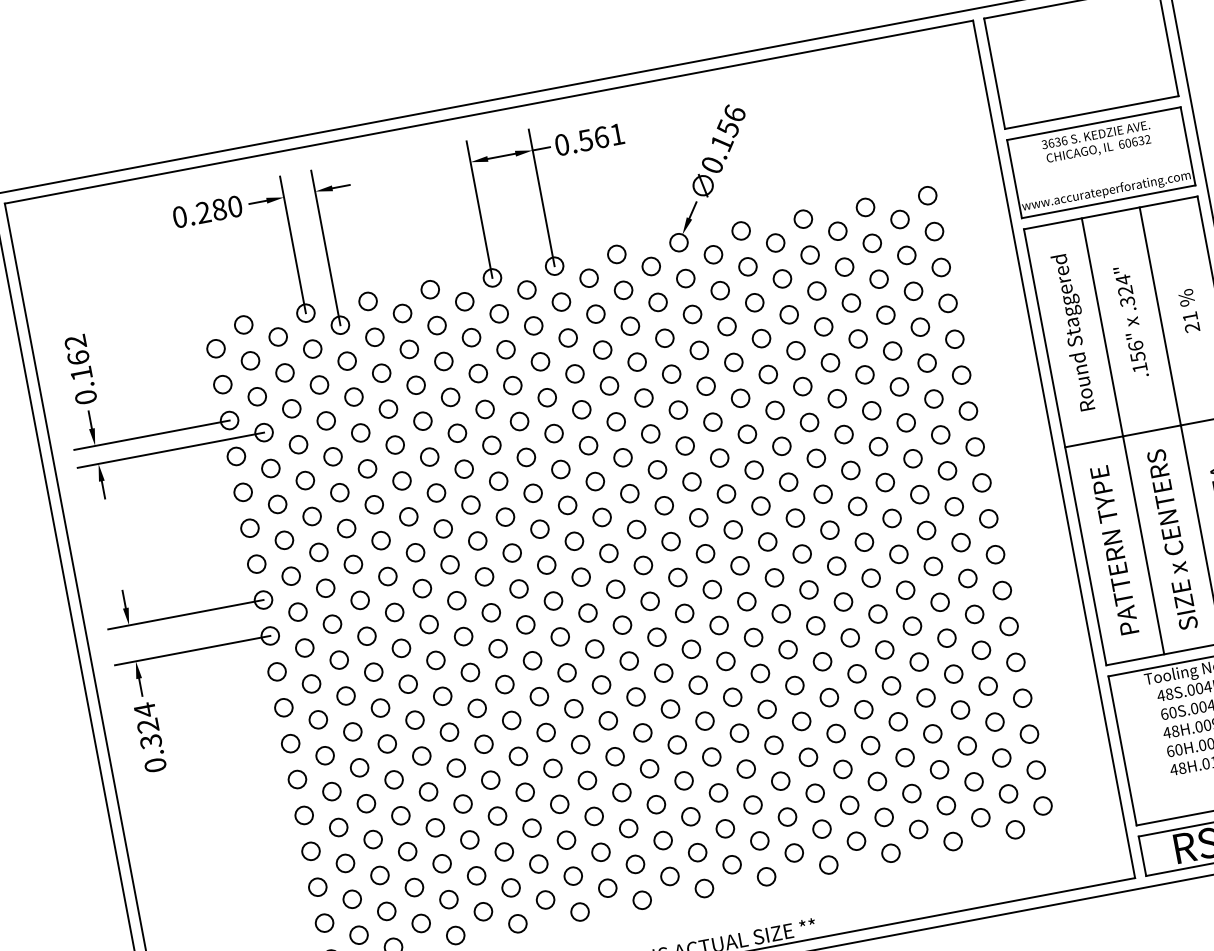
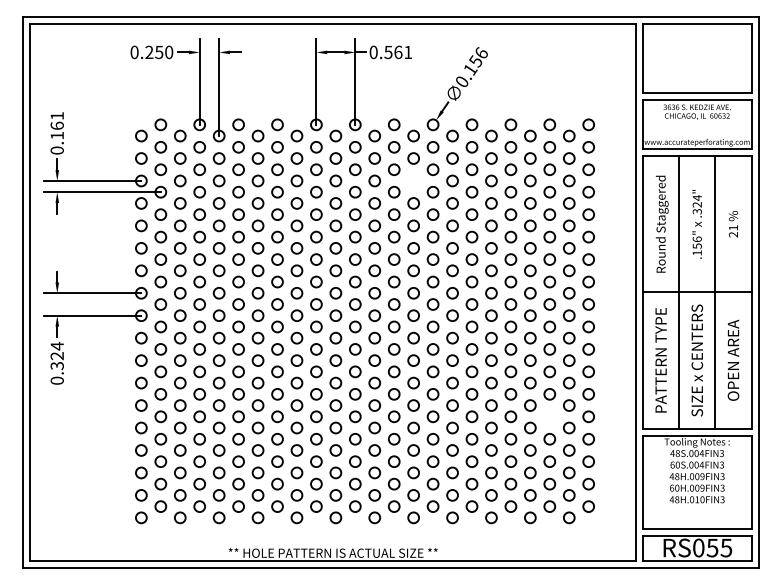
text: (219, 208) -> (159, 51), 0.280 -> 0.250
circle: (664, 337) -> (413, 180), removed
text: (74, 343) -> (56, 116), 0.162 -> 0.161
circle: (953, 673) -> (549, 416), removed

